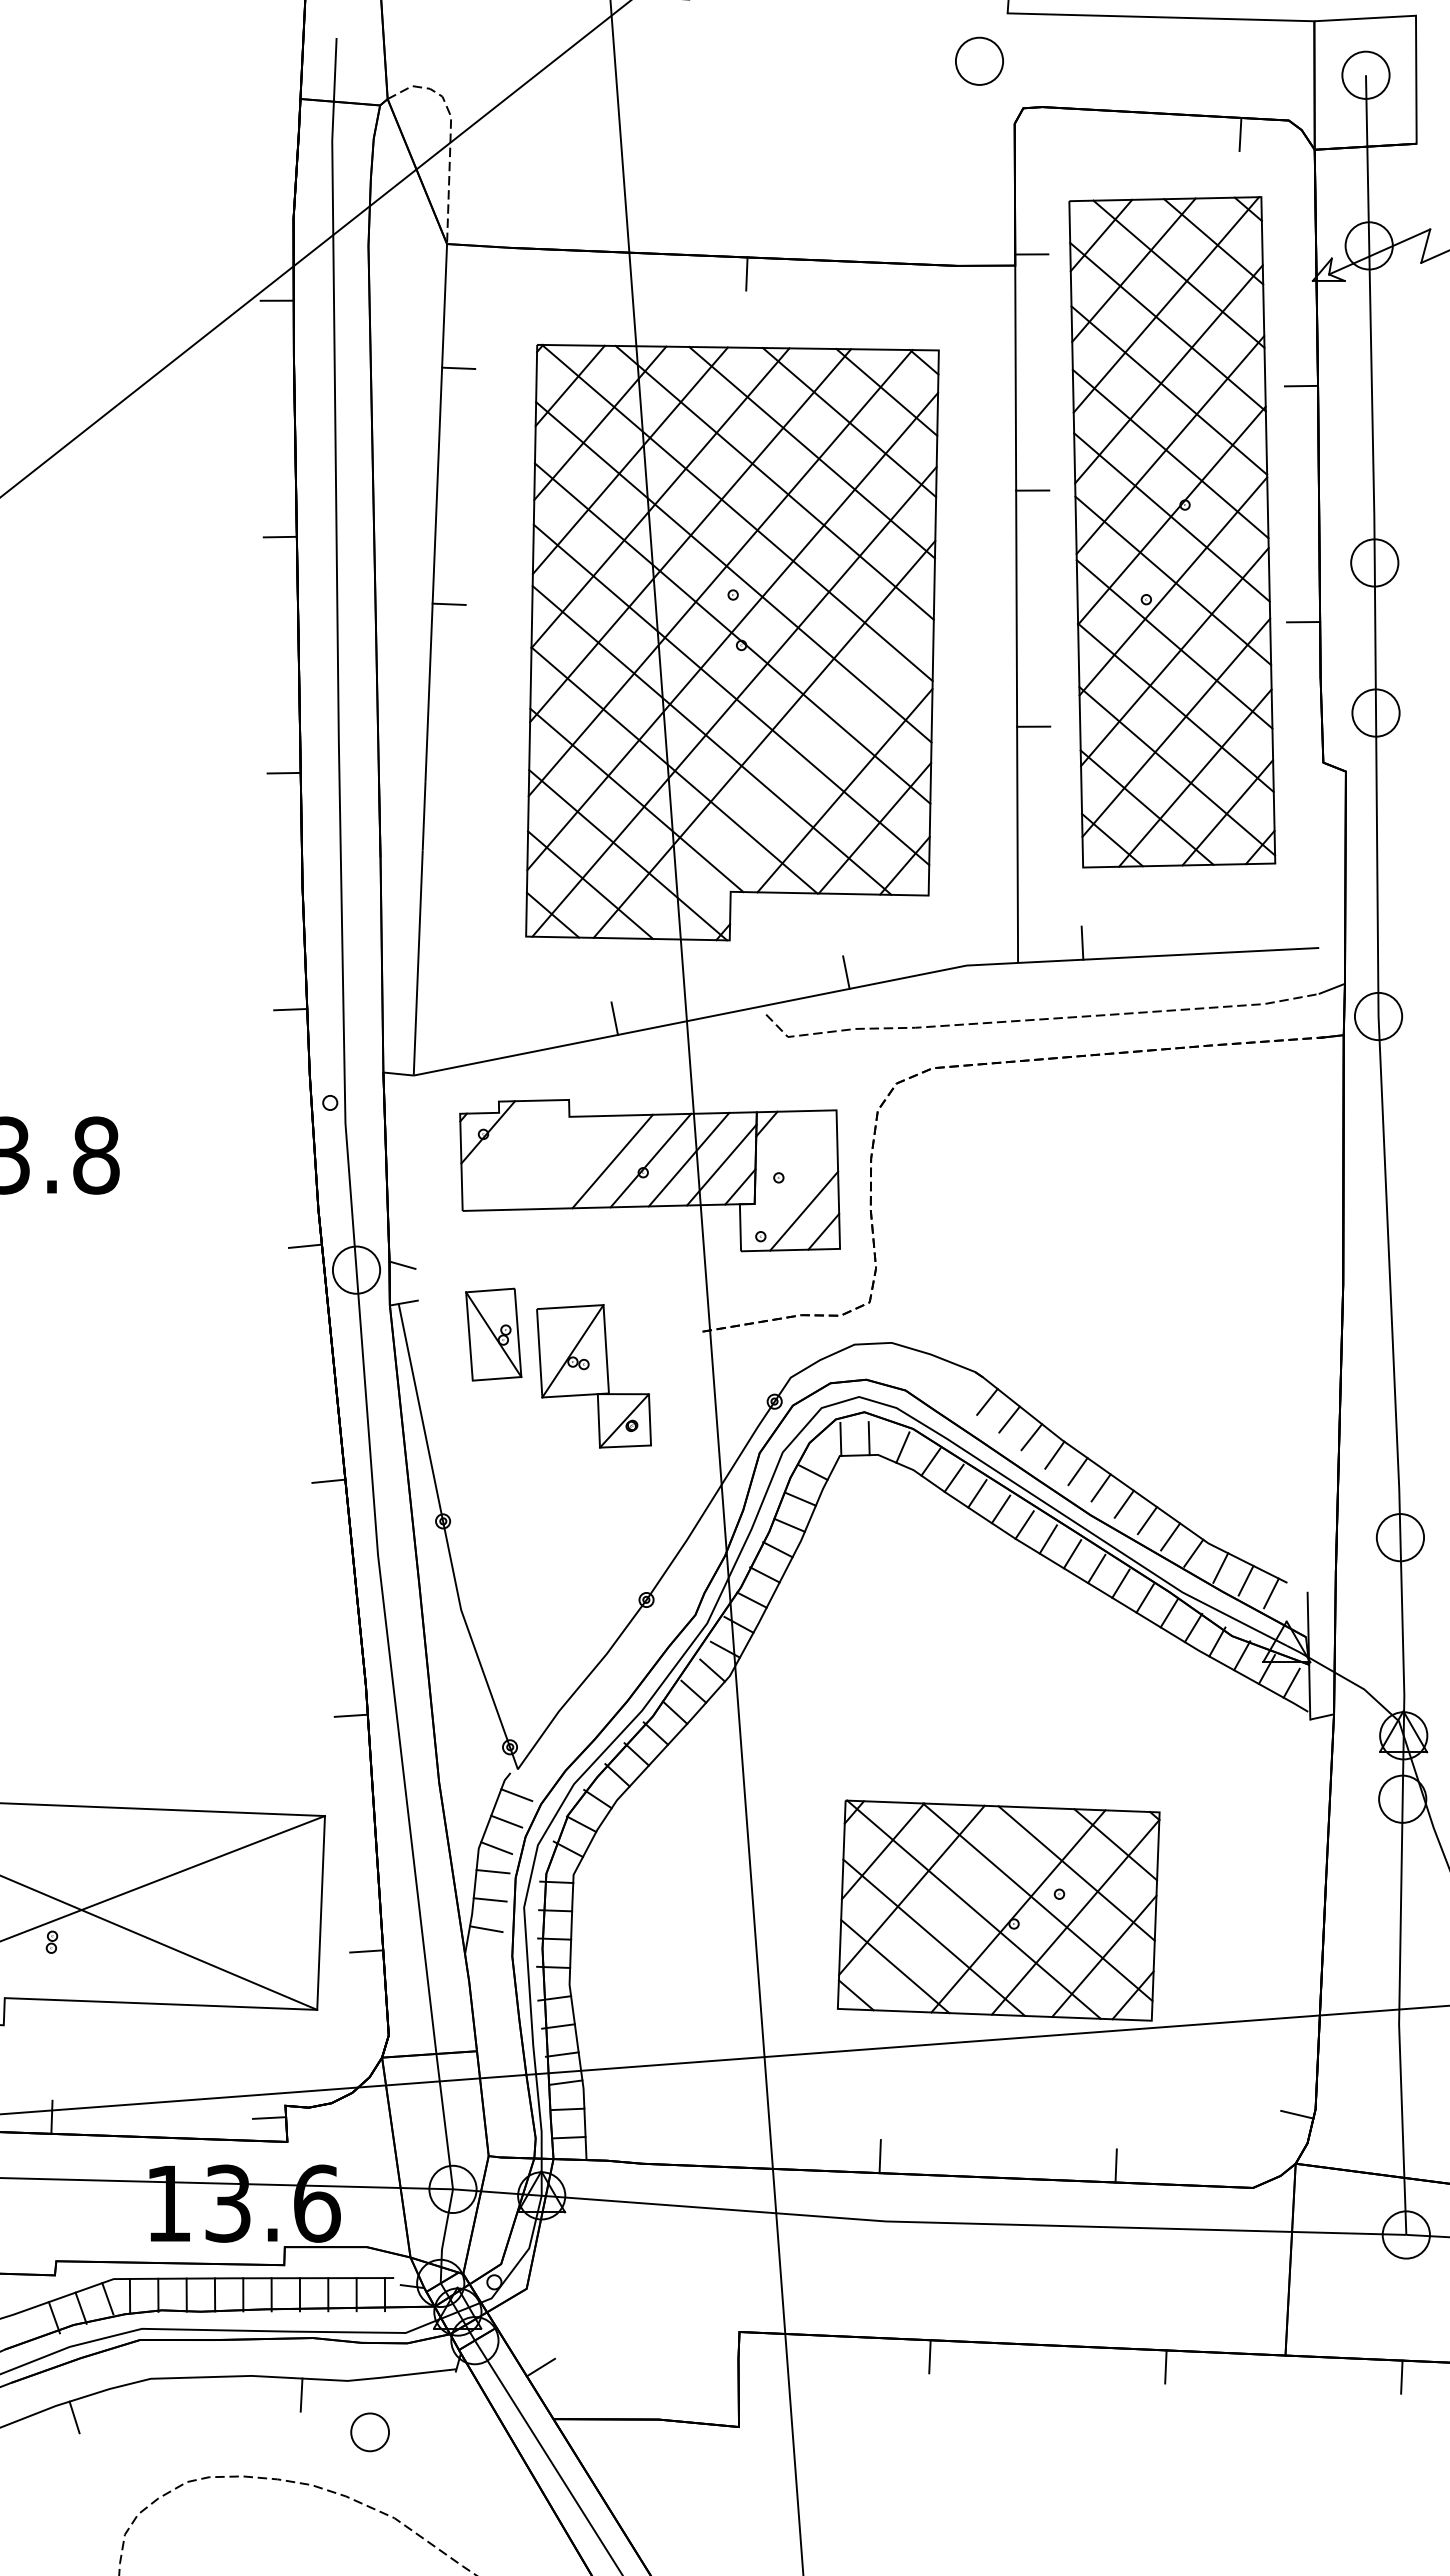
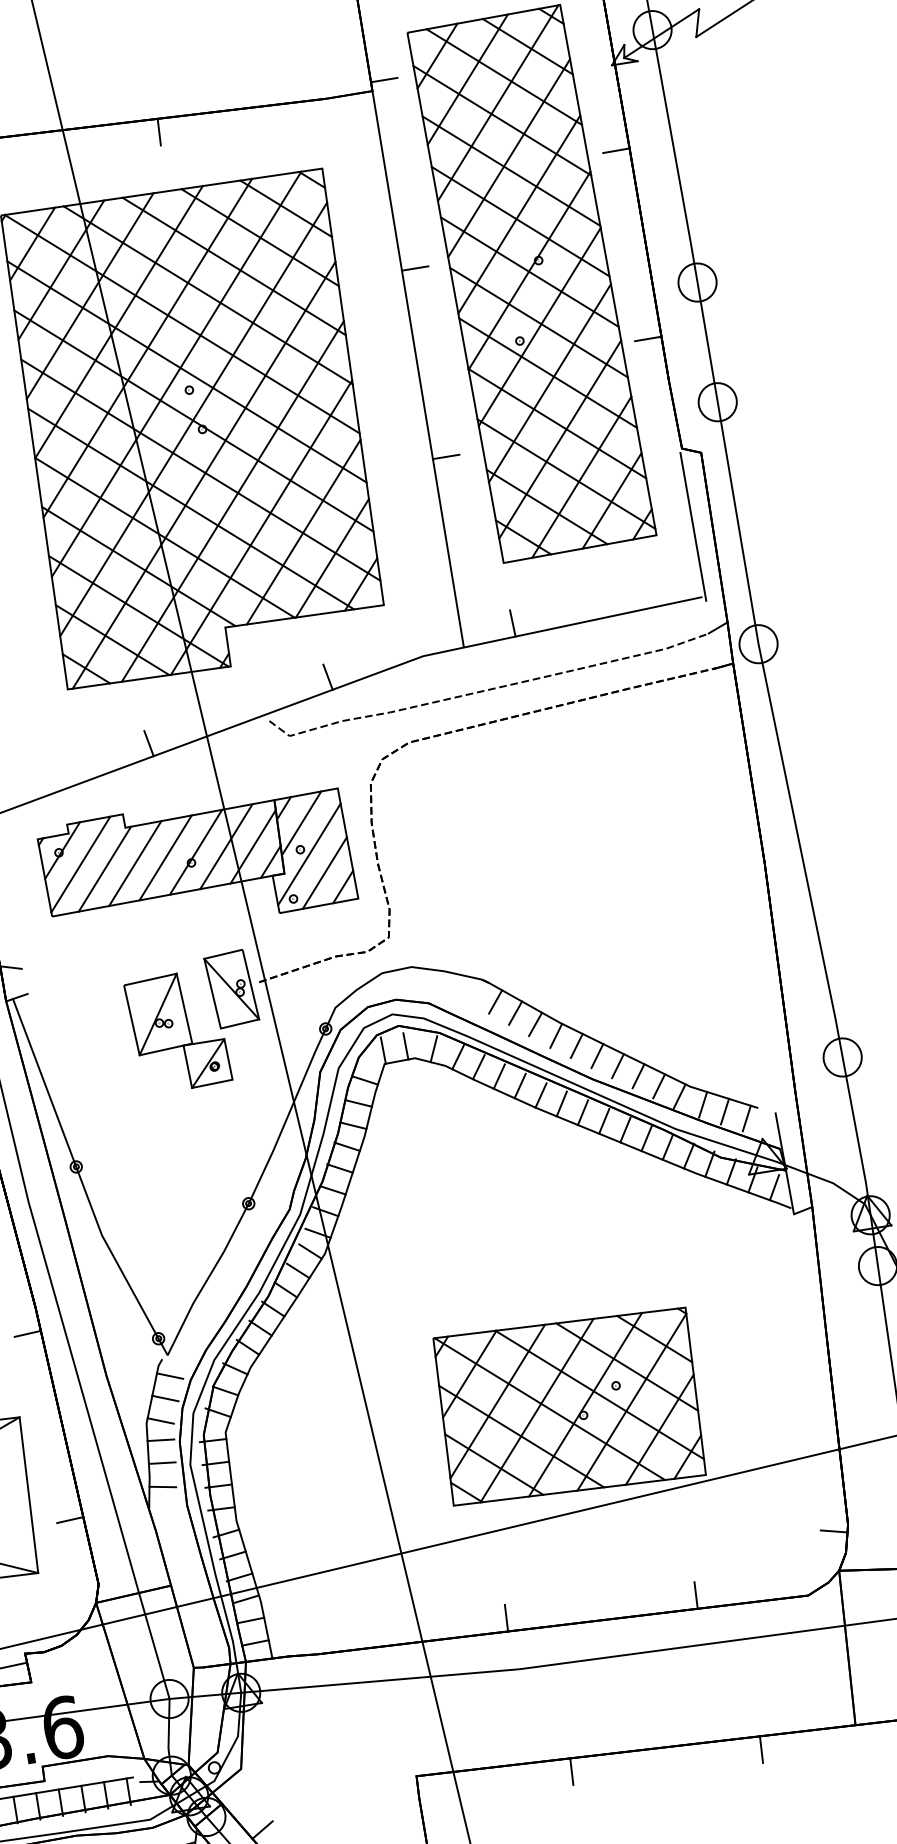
line: (794, 776) -> (261, 527), added
line: (1321, 860) -> (693, 526), added
line: (785, 1145) -> (301, 823), added
line: (507, 1152) -> (80, 864), added
line: (574, 1162) -> (135, 863), added
line: (536, 1163) -> (105, 869), added
line: (788, 1185) -> (309, 854), added
part: (493, 1334) -> (231, 989), moved
line: (958, 1909) -> (537, 1410), added

